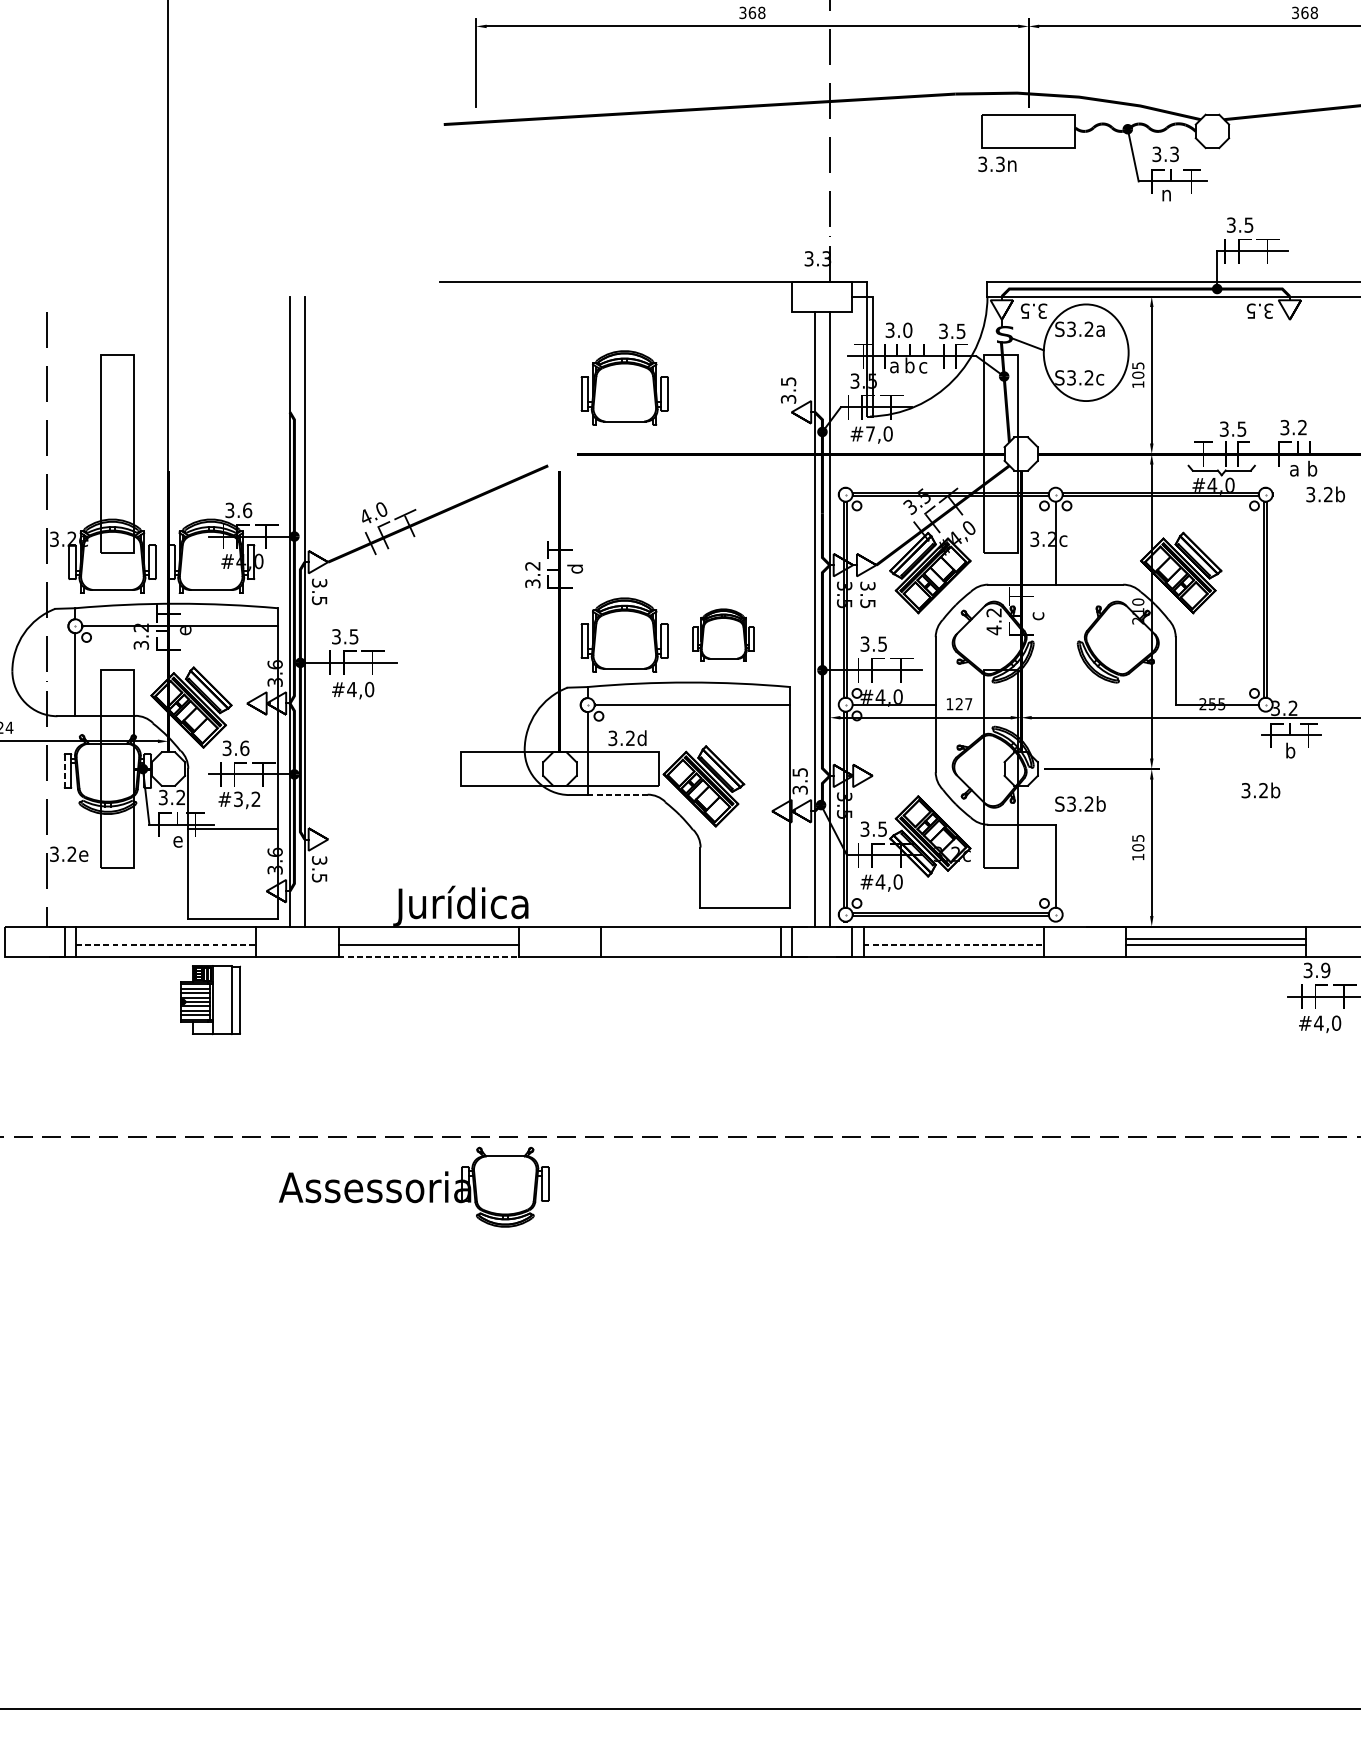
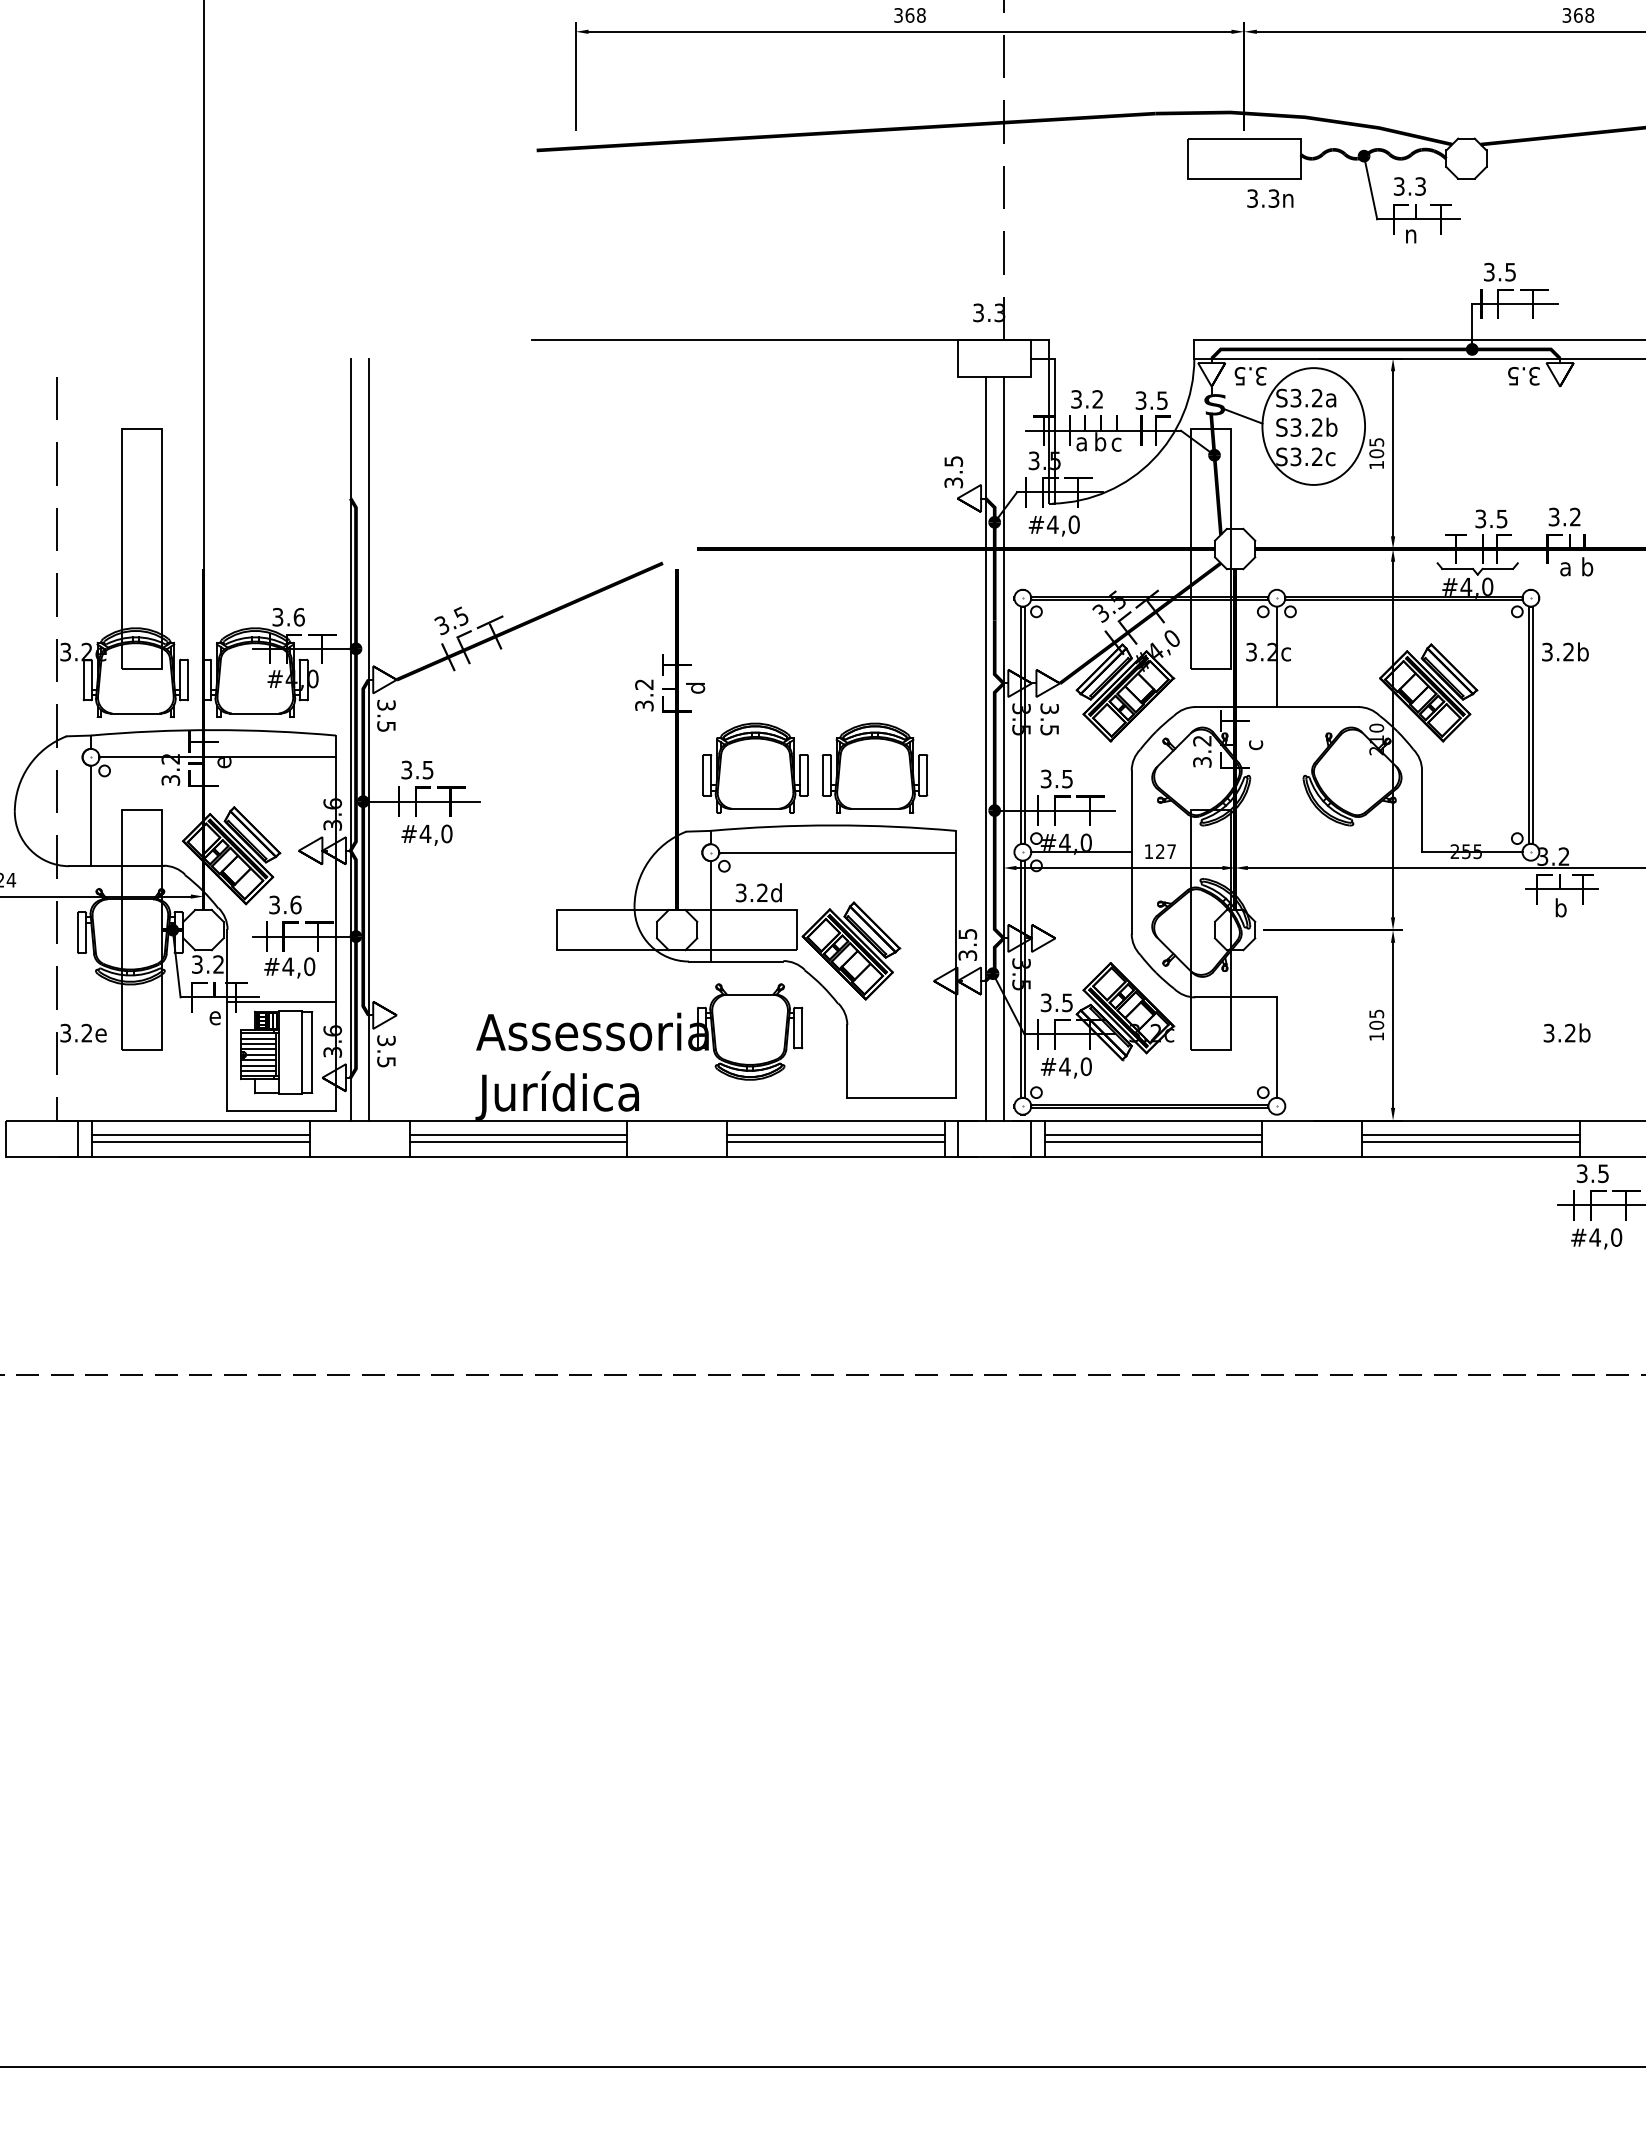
text: (997, 164) -> (1270, 198), moved
text: (907, 330) -> (1097, 399), 3.0 -> 3.2
part: (624, 387) -> (755, 468), removed
text: (870, 433) -> (1052, 524), #7,0 -> #4,0
text: (1325, 494) -> (1565, 651), moved
text: (372, 513) -> (450, 620), 4.0 -> 3.5
text: (994, 630) -> (1202, 762), 4.2 -> 3.2
part: (723, 634) -> (875, 767), size x1.43
line: (65, 771) -> (78, 932), dashed -> solid
text: (1260, 790) -> (1566, 1032), moved
line: (618, 795) -> (747, 961), dashed -> solid
text: (246, 799) -> (298, 966), #3,2 -> #4,0
text: (1080, 803) -> (1306, 426), moved
line: (165, 938) -> (200, 1135), added
line: (428, 938) -> (518, 1135), added
line: (690, 938) -> (835, 1135), added
line: (953, 938) -> (1153, 1135), added
line: (165, 944) -> (200, 1142), dashed -> solid
line: (690, 944) -> (835, 1142), added
line: (953, 944) -> (1153, 1142), dashed -> solid
line: (428, 956) -> (518, 1156), dashed -> solid
text: (1325, 970) -> (1603, 1173), 3.9 -> 3.5
part: (210, 1000) -> (276, 1052), moved
part: (413, 1186) -> (639, 1031), moved

